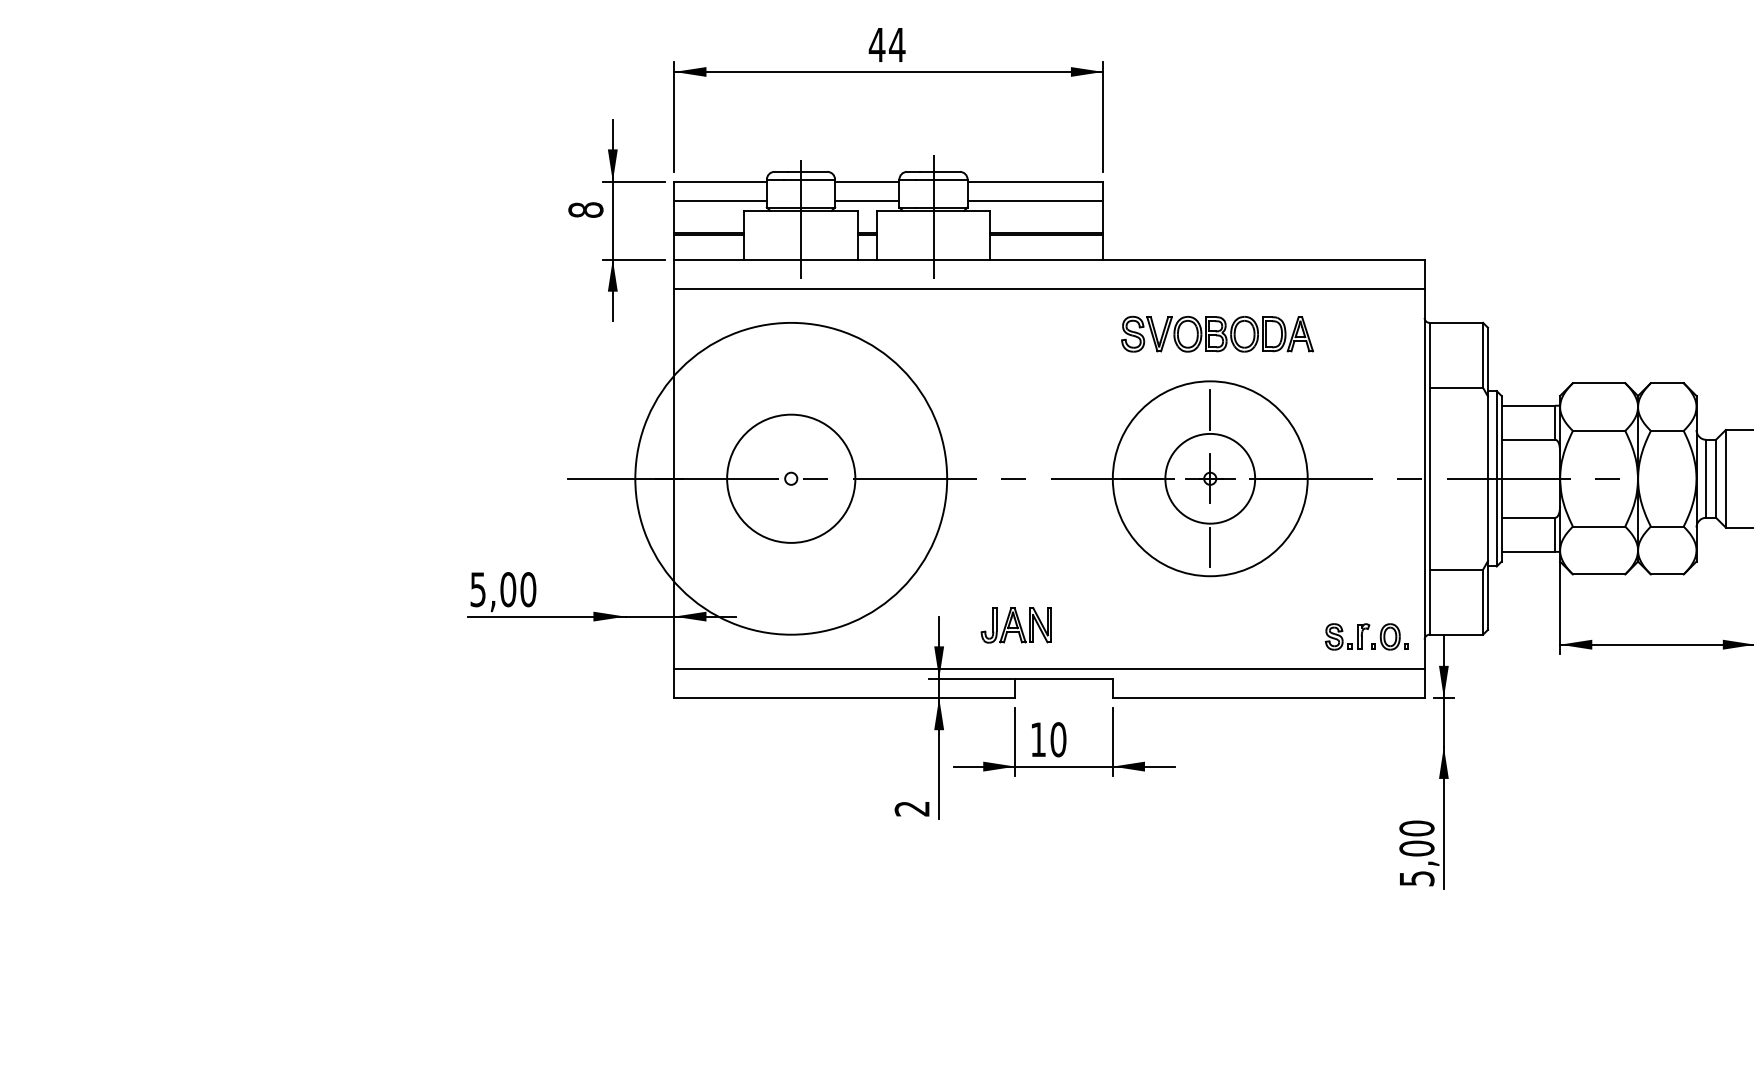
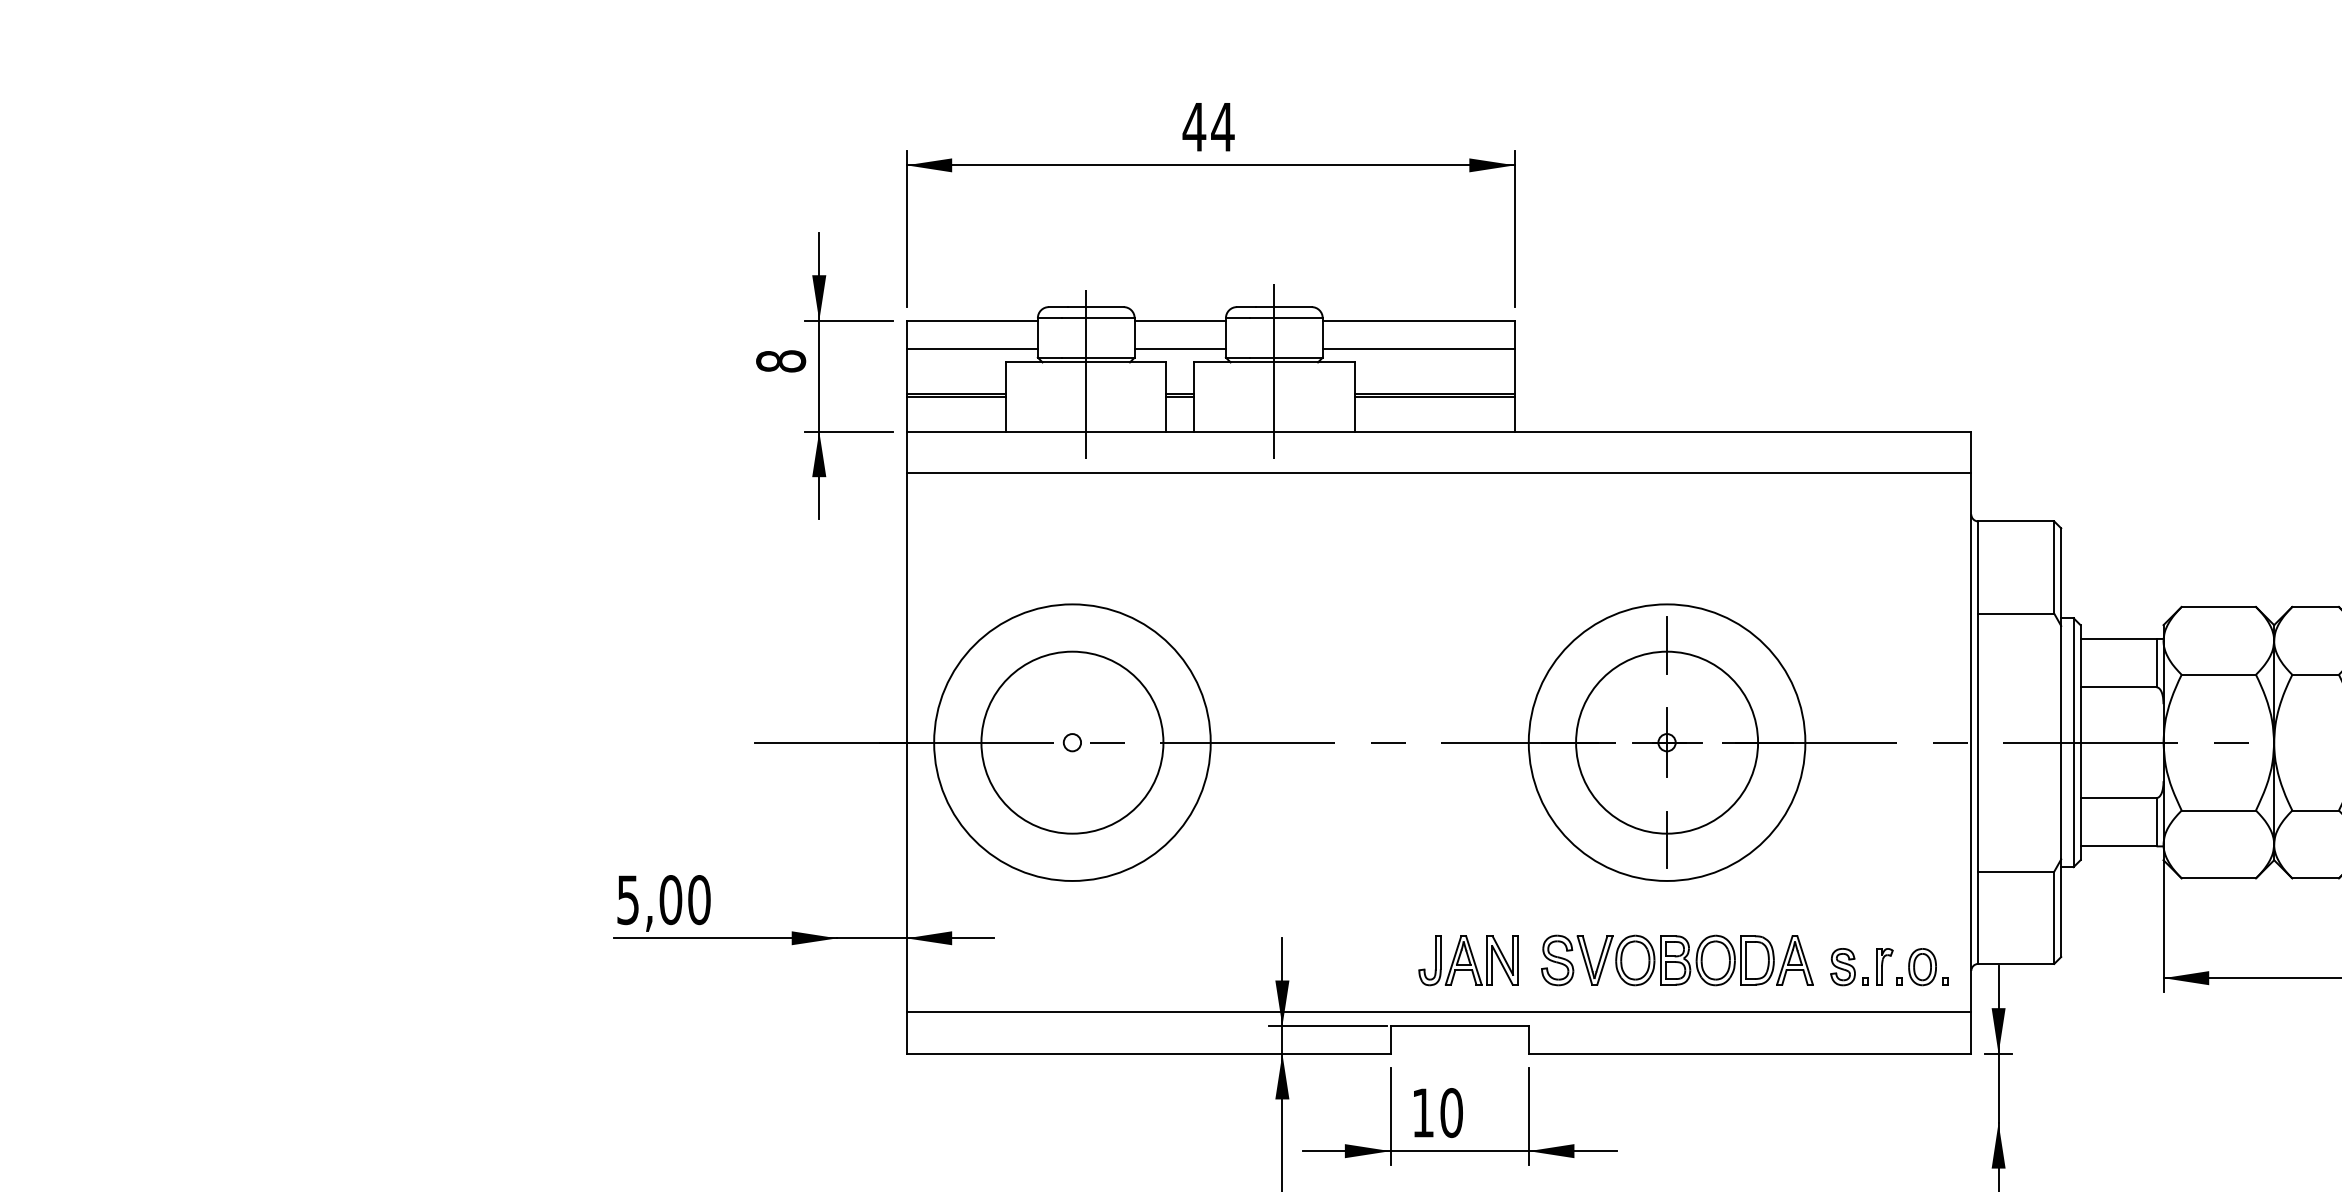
part: (1217, 333) -> (1677, 959), moved
circle: (790, 478) -> (1071, 742), size x0.62
circle: (1210, 478) -> (1667, 742), size x1.43
part: (1015, 625) -> (1467, 960), moved

